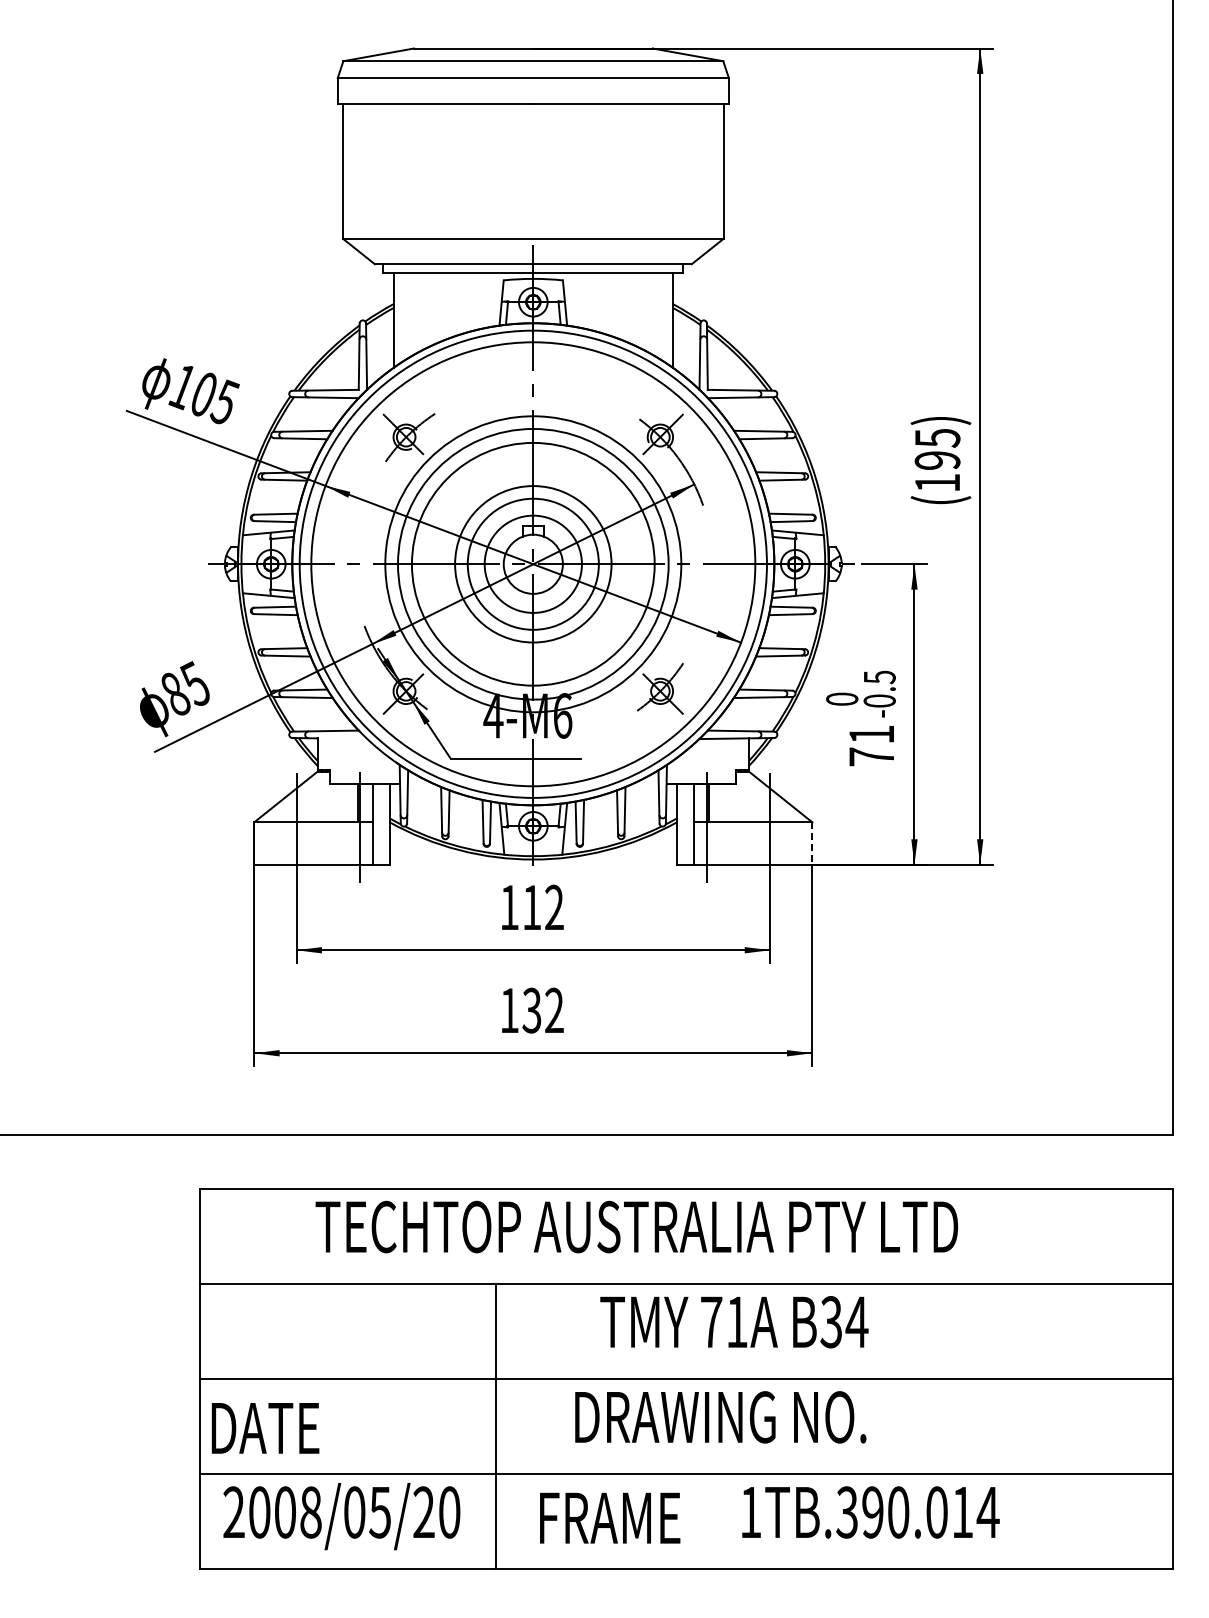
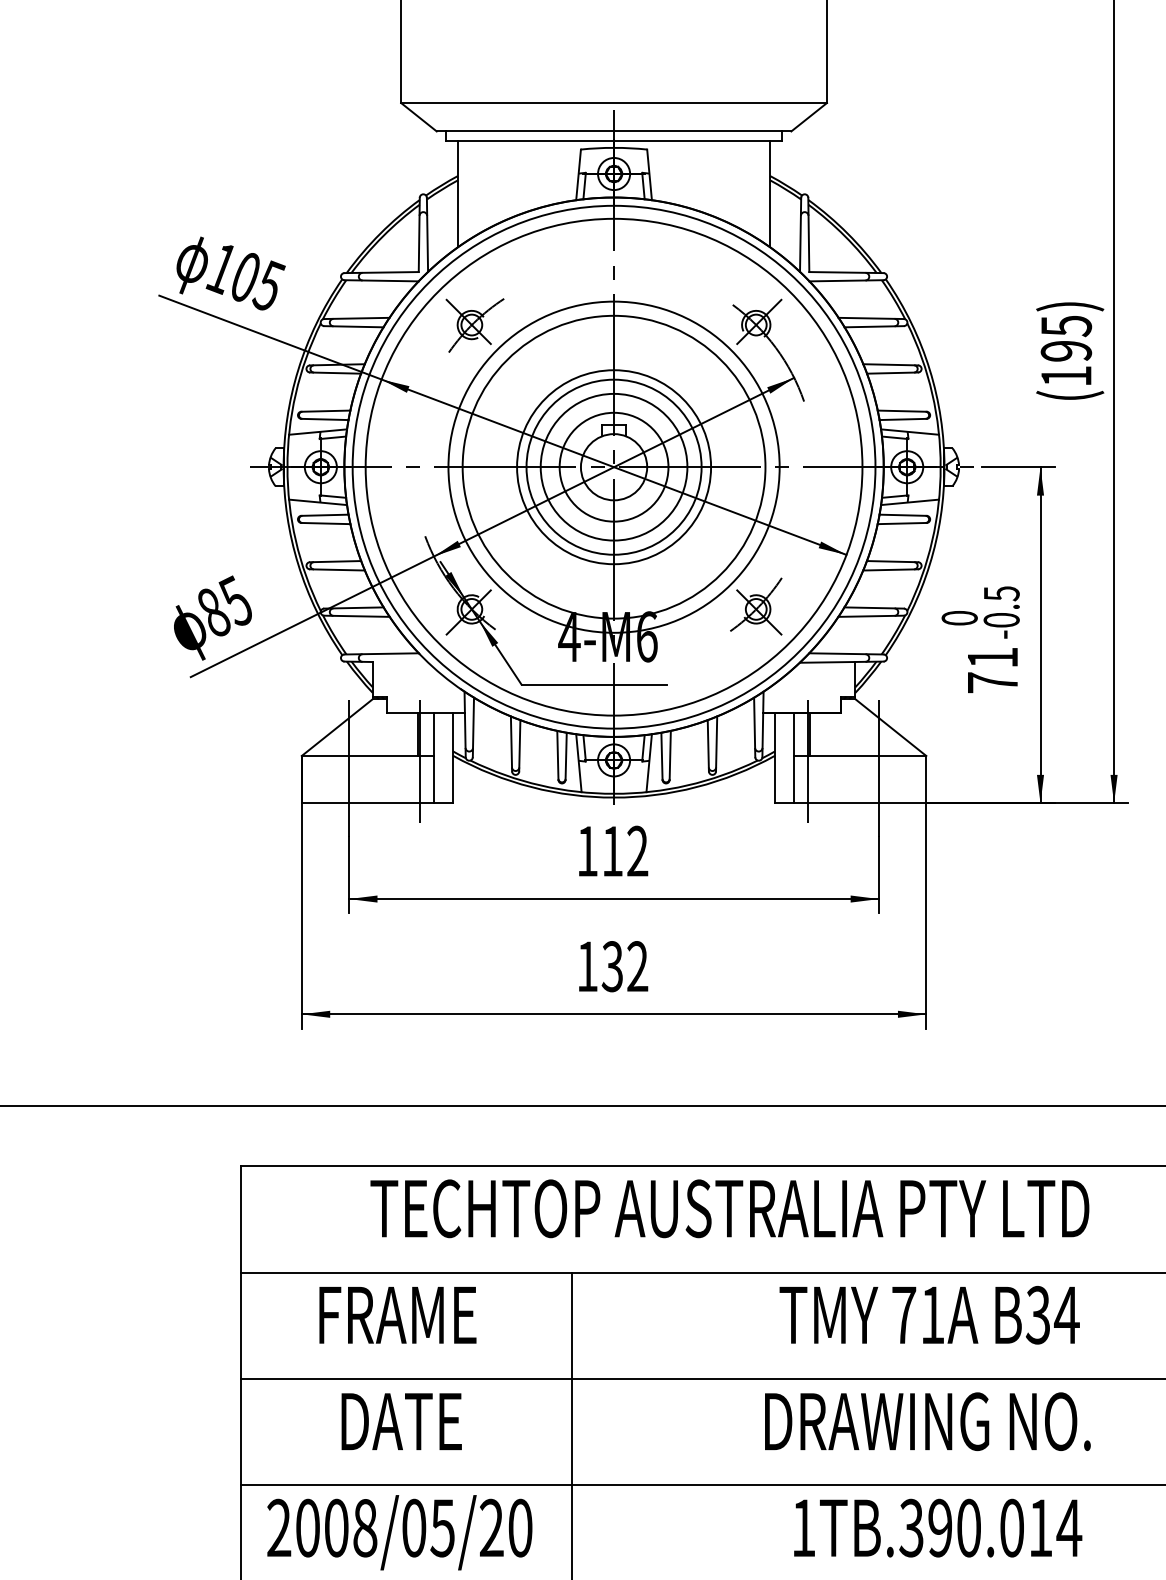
circle: (533, 563) -> (614, 466), size x0.71
line: (812, 844) -> (926, 780), dashed -> solid
text: (734, 1322) -> (929, 1315), moved
text: (720, 1417) -> (927, 1421), moved
text: (265, 1428) -> (401, 1421), moved
text: (870, 1512) -> (937, 1528), moved
text: (610, 1517) -> (398, 1314), moved

